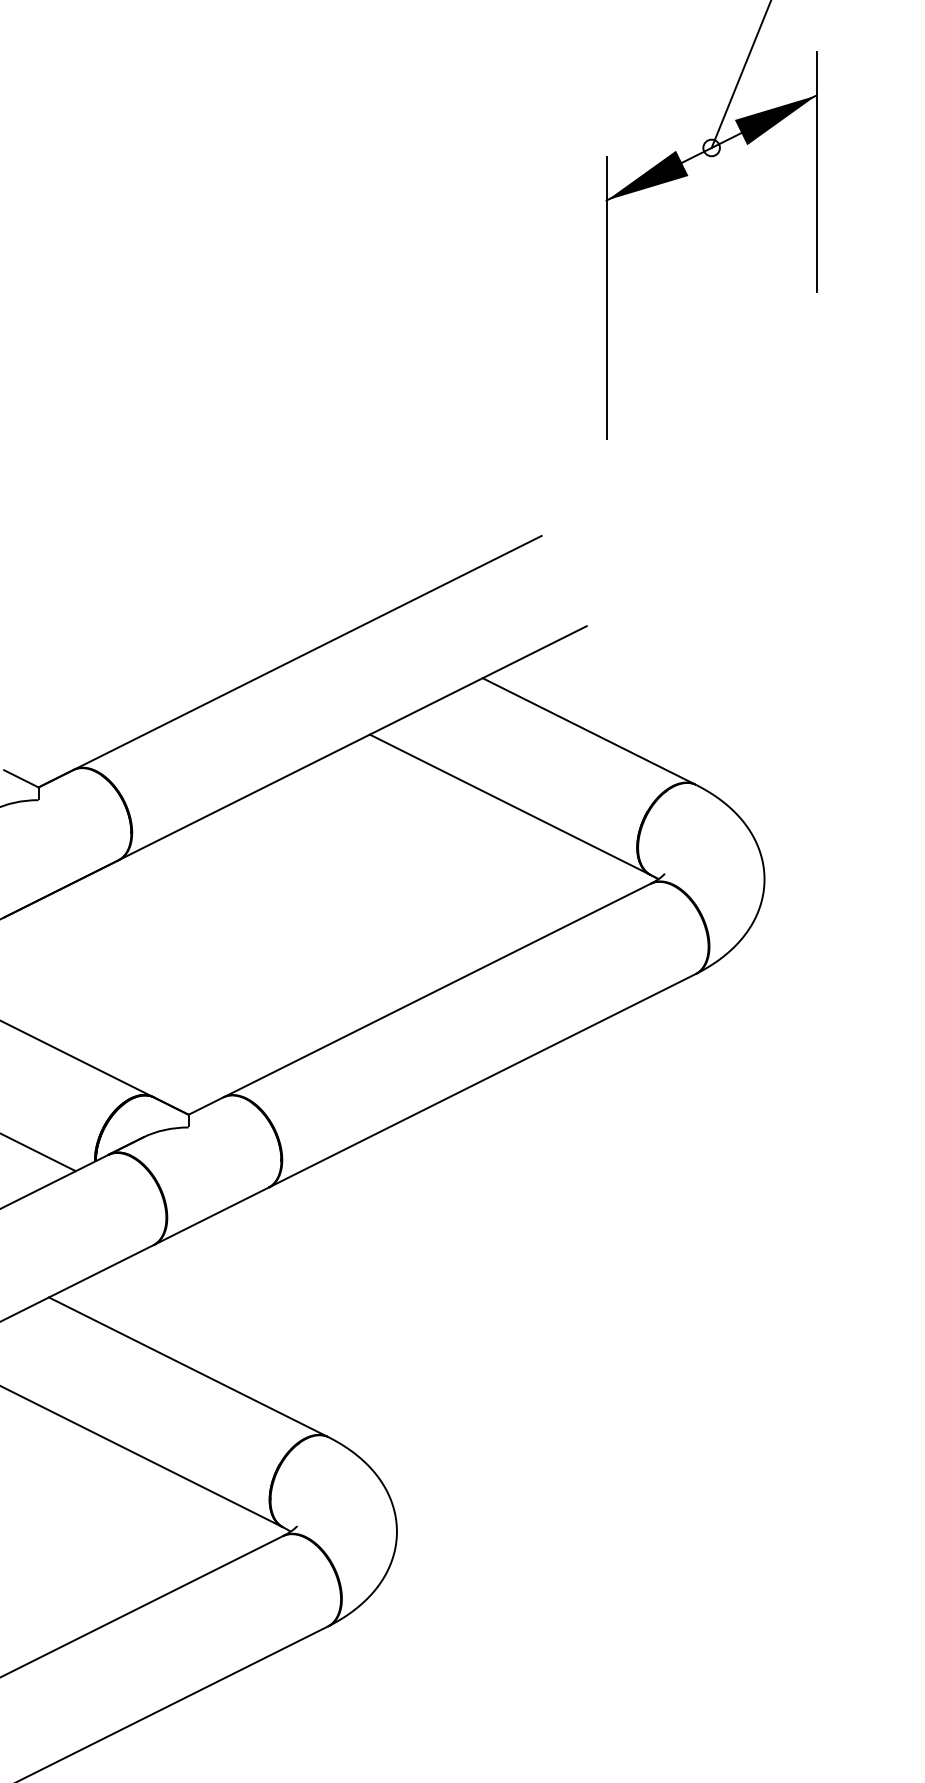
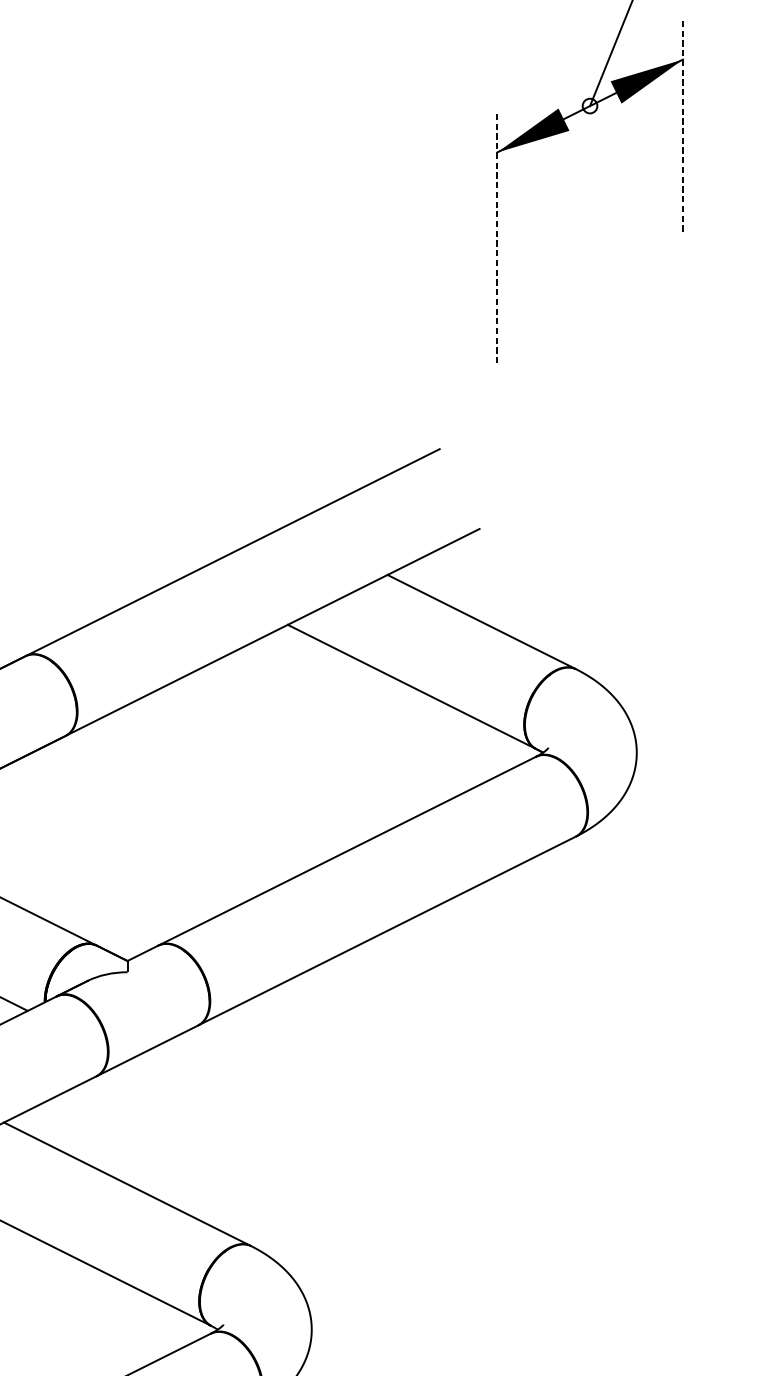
line: (816, 171) -> (682, 126), solid -> dashed
line: (606, 298) -> (497, 239), solid -> dashed

